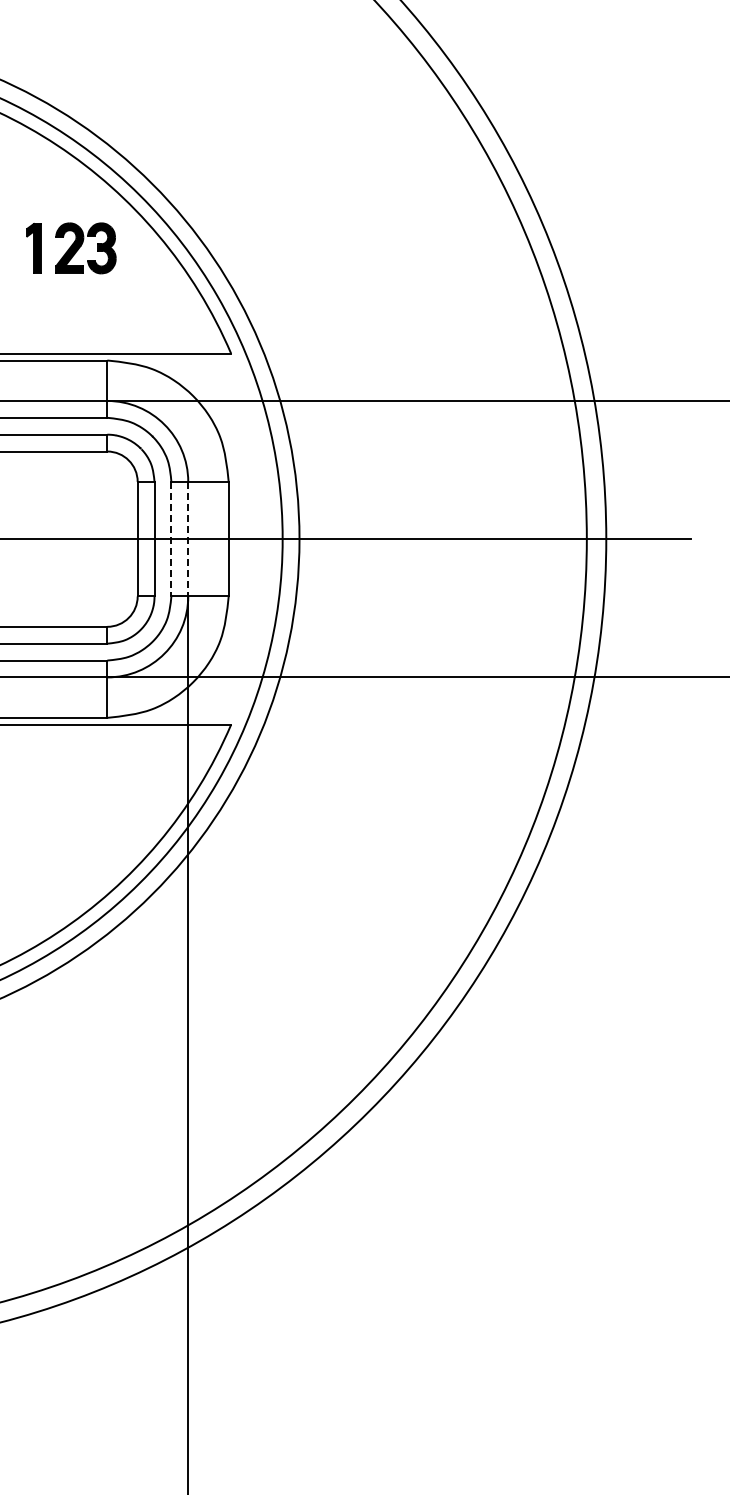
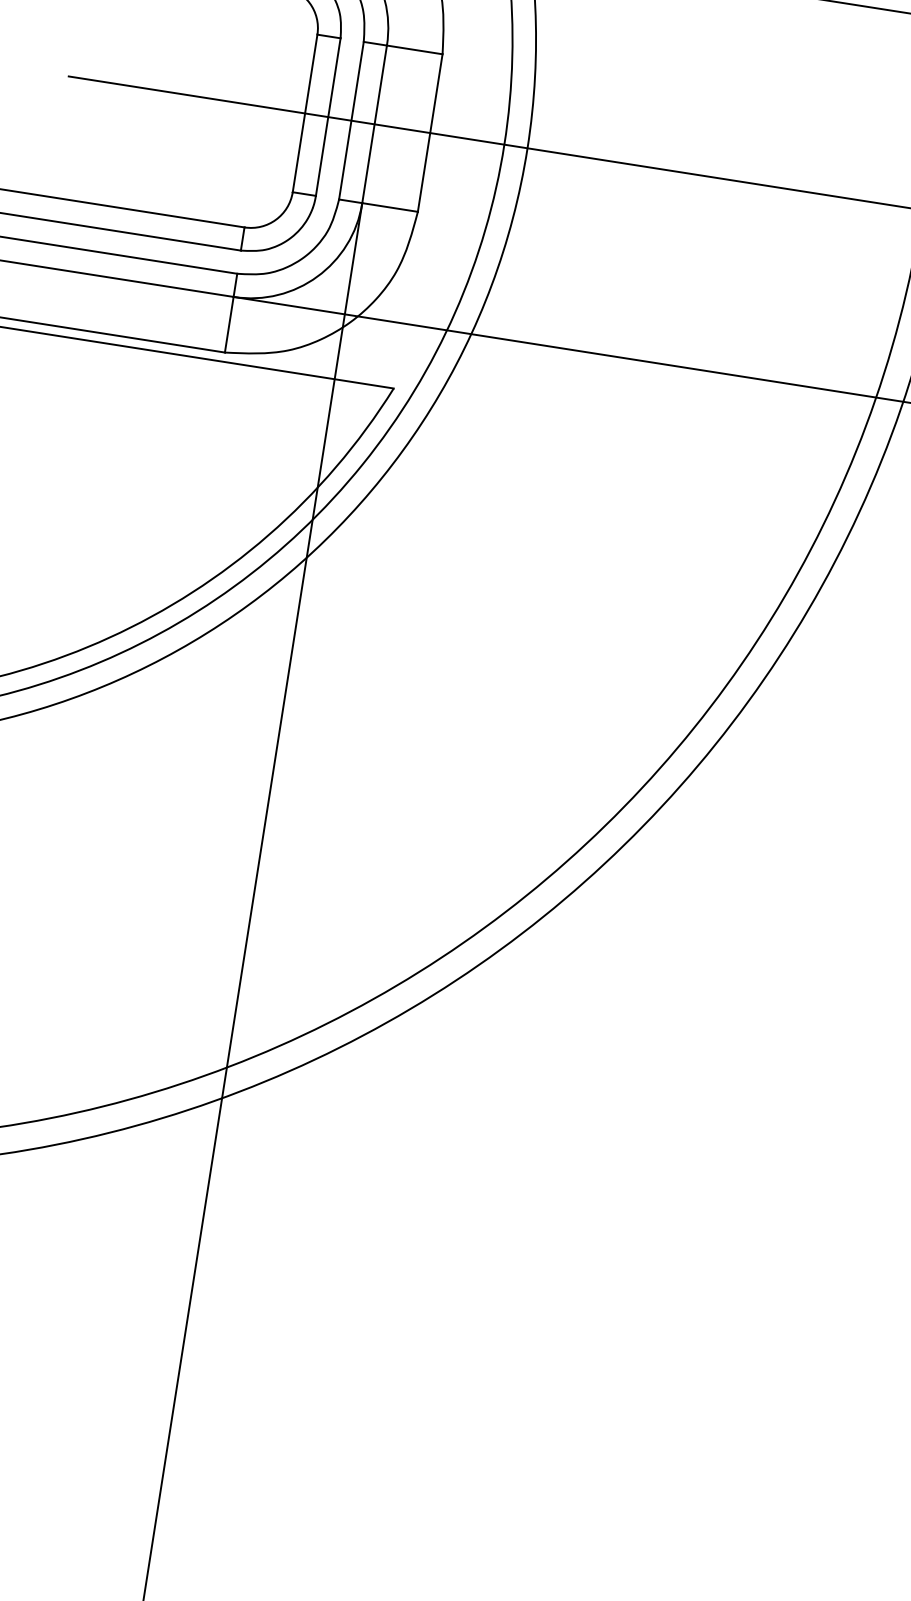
line: (171, 539) -> (351, 121), dashed -> solid
line: (188, 539) -> (374, 124), dashed -> solid

